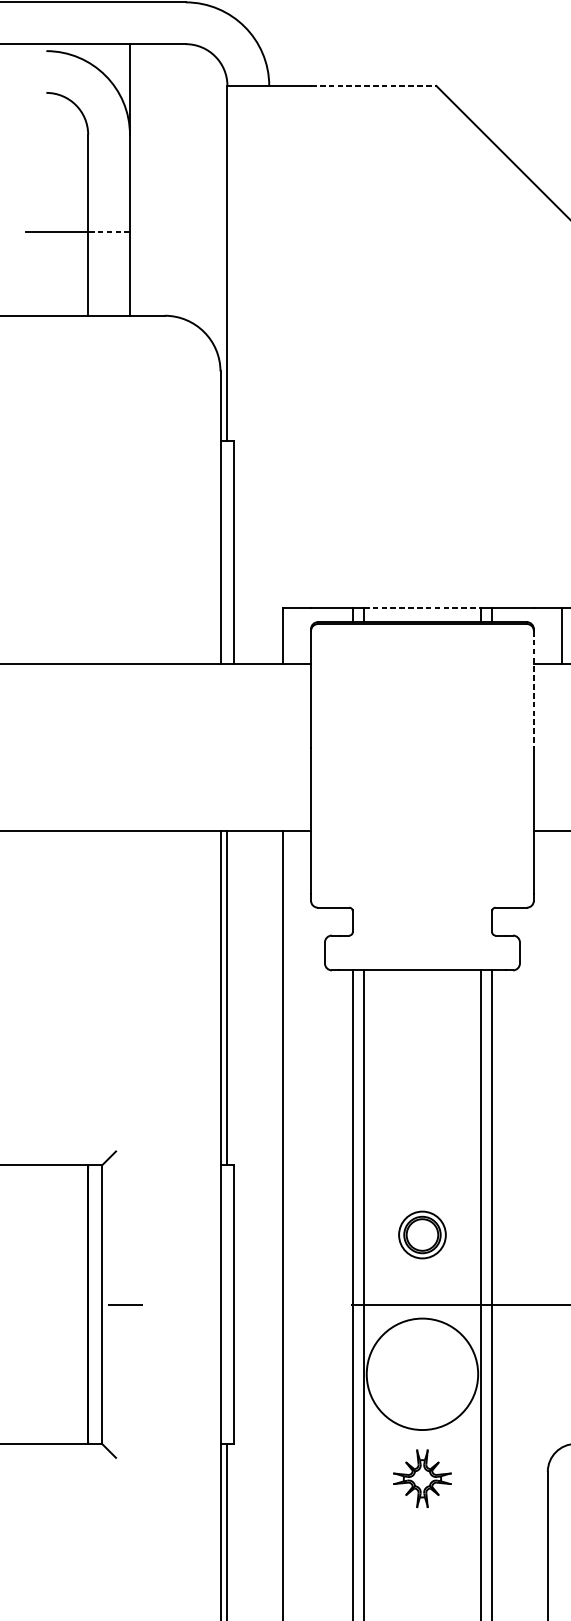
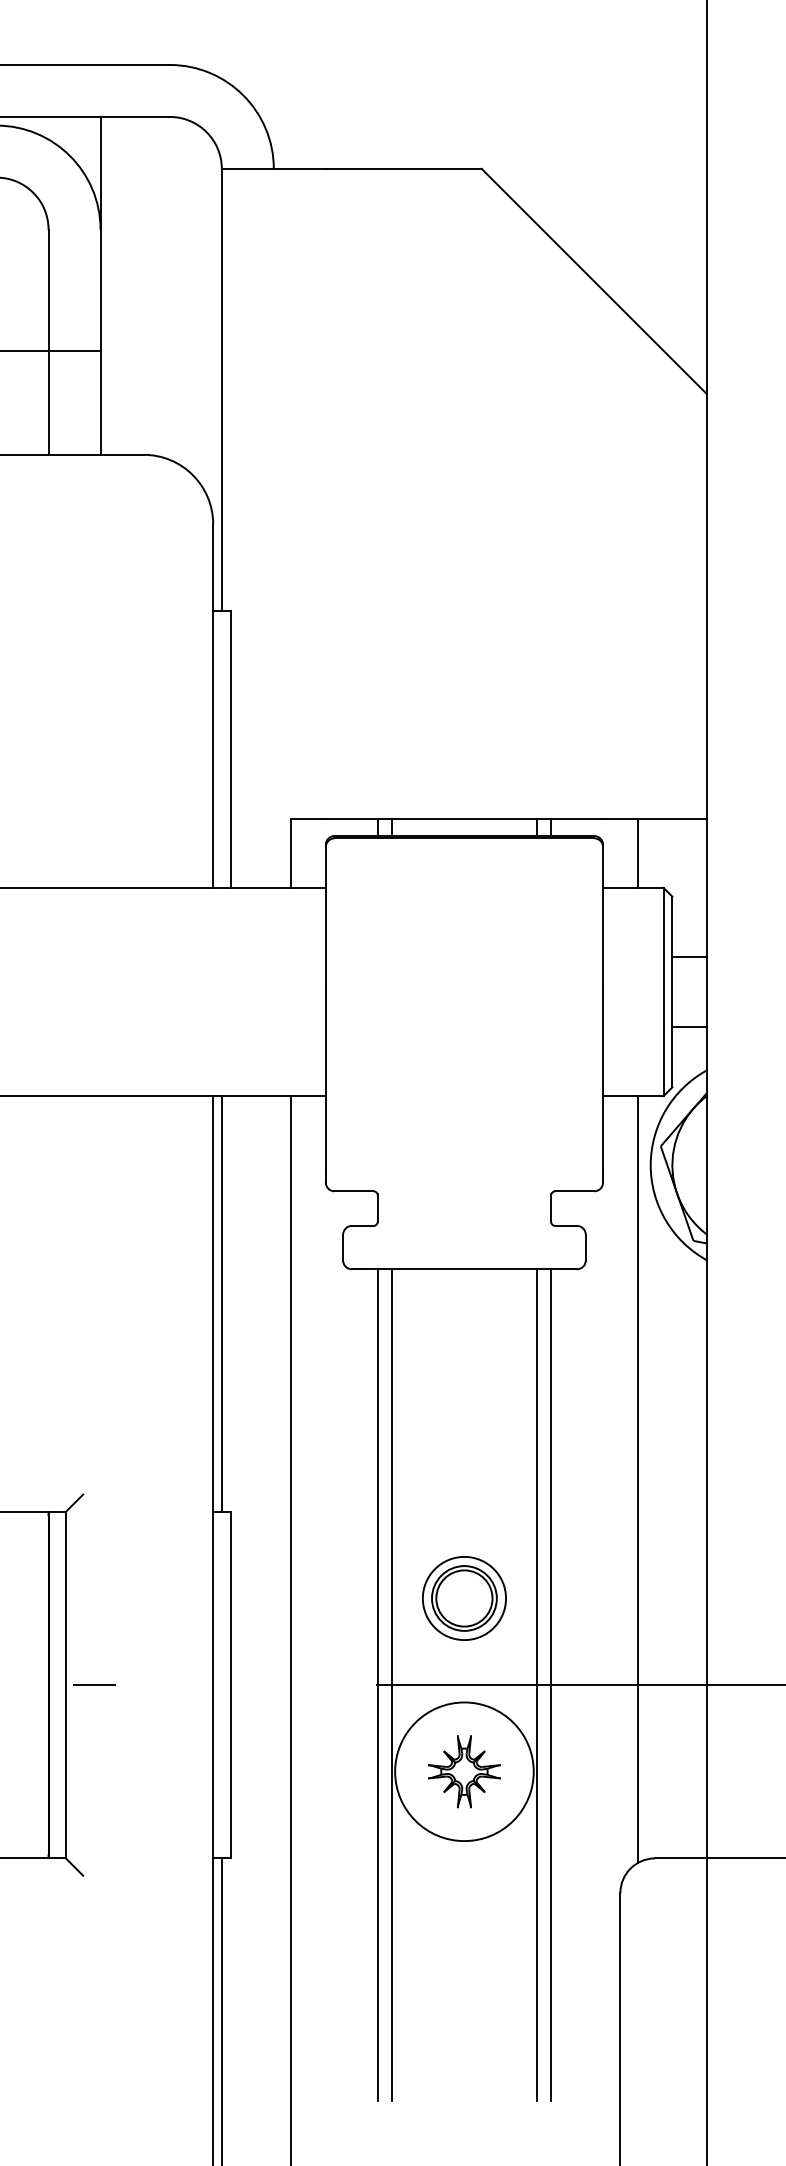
line: (373, 85) -> (403, 168), dashed -> solid
line: (109, 231) -> (74, 350), dashed -> solid
line: (422, 608) -> (464, 818), dashed -> solid
line: (534, 690) -> (603, 920), dashed -> solid
line: (561, 1139) -> (637, 1479), added
part: (422, 1235) -> (464, 1598), size x1.43
part: (422, 1478) -> (464, 1771), moved

